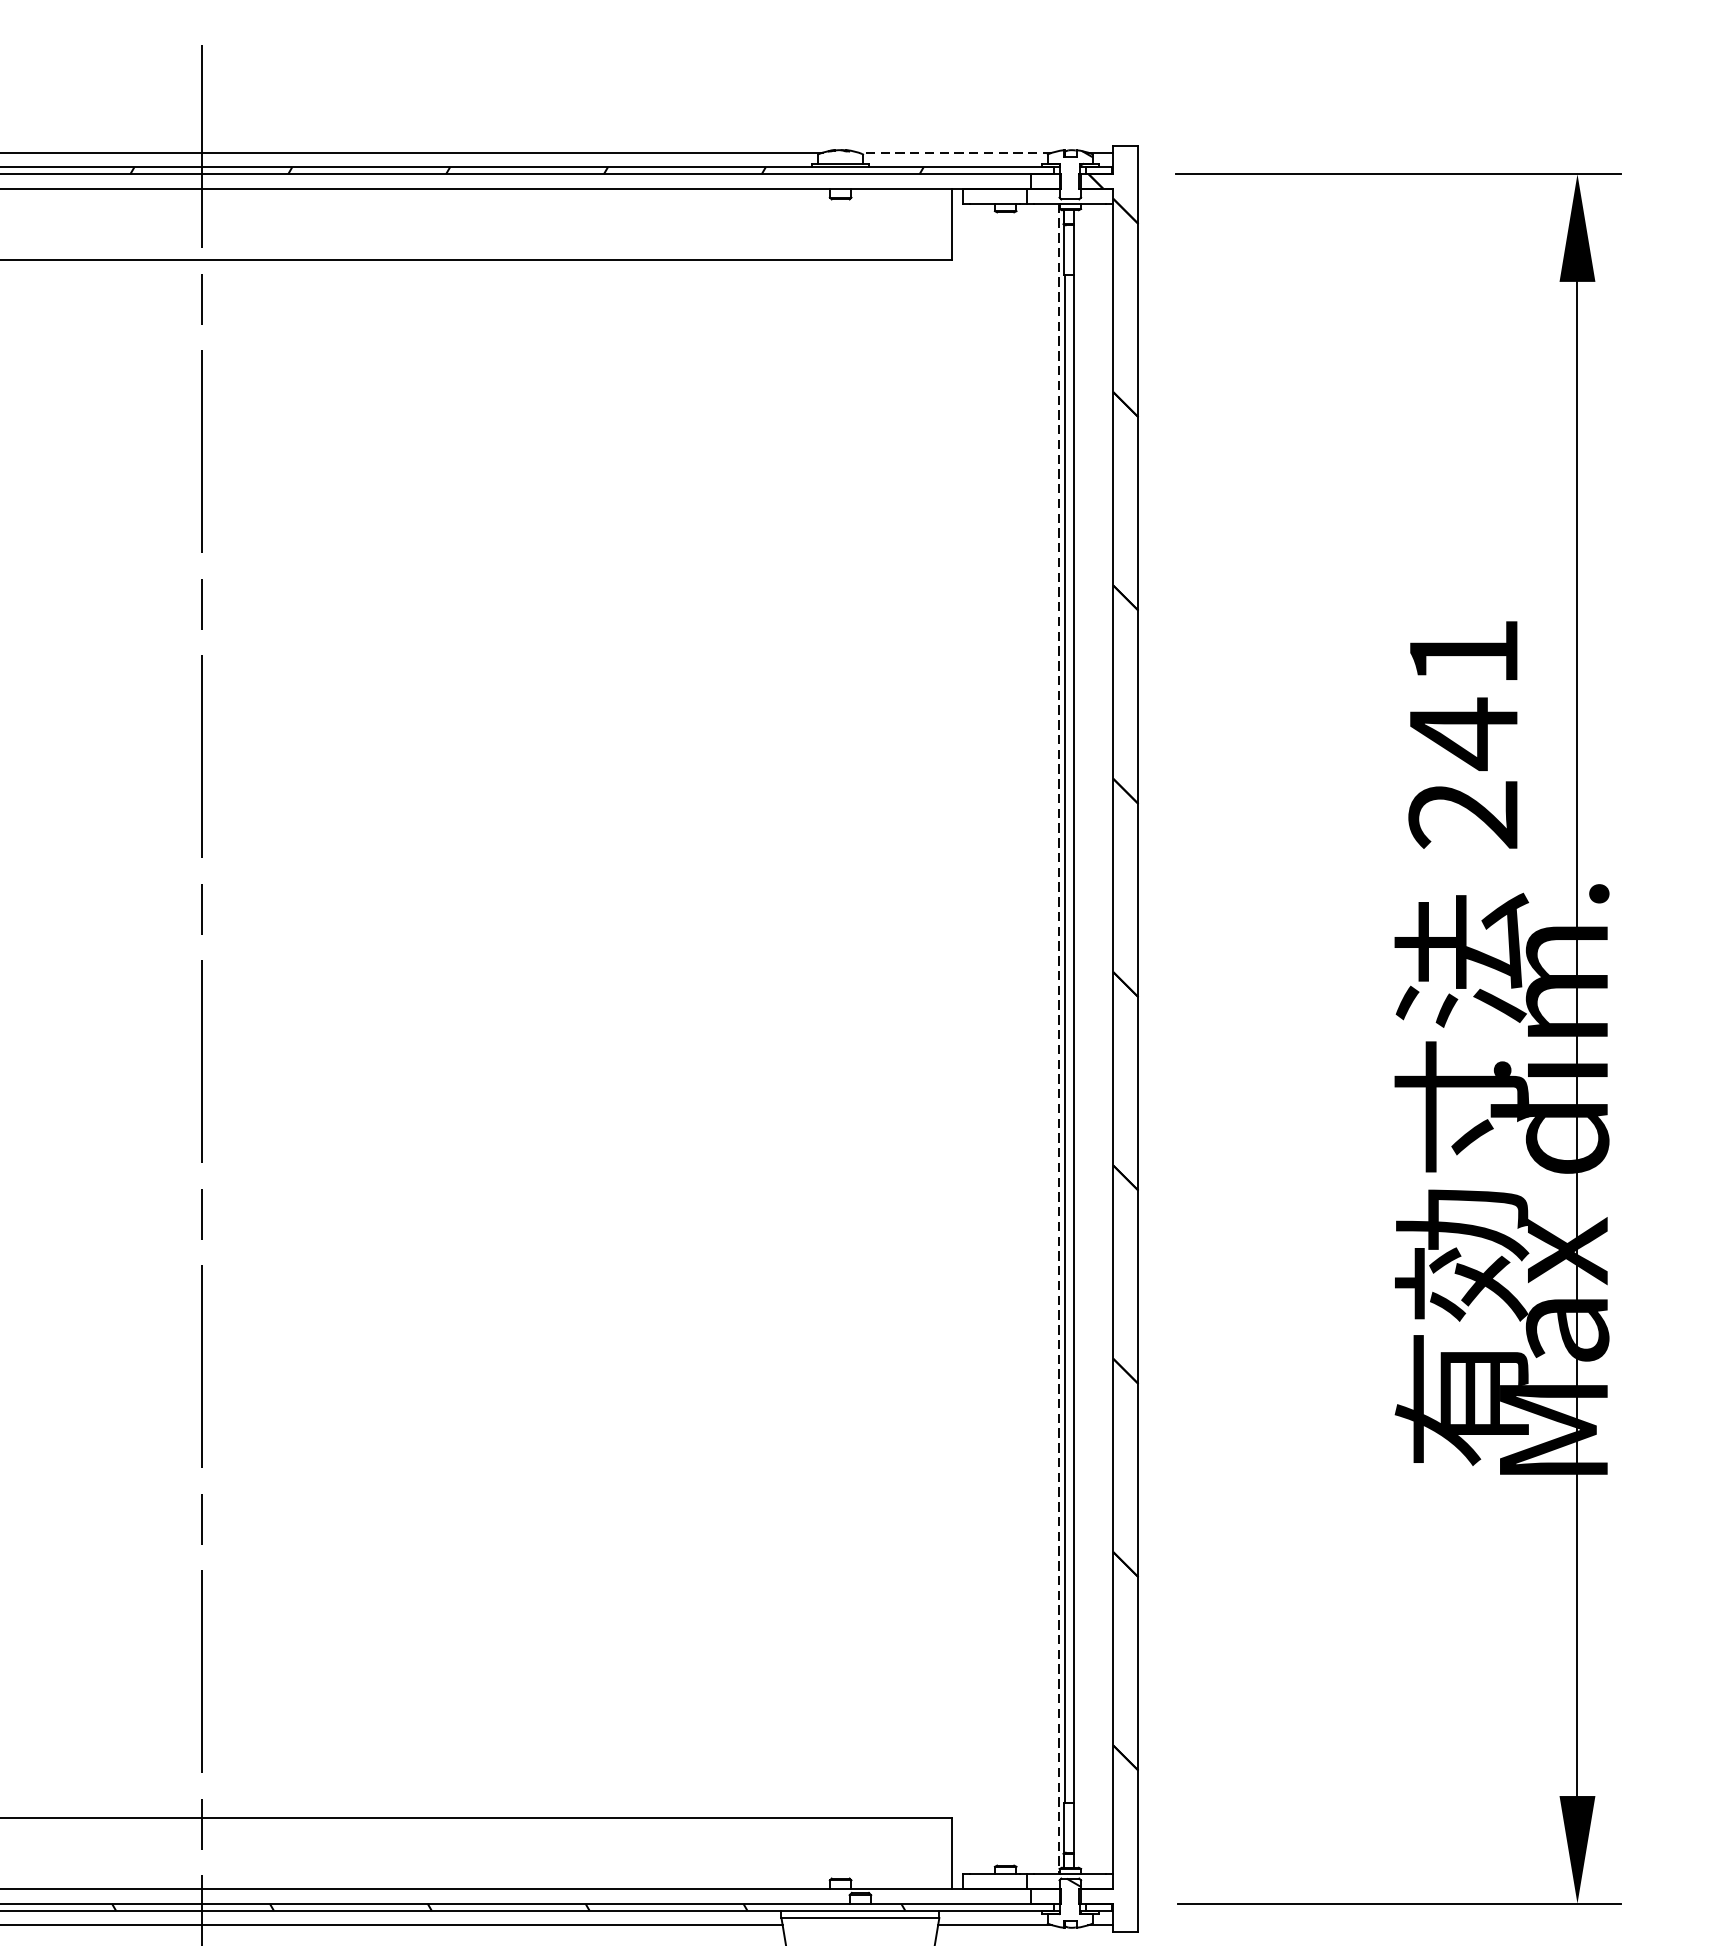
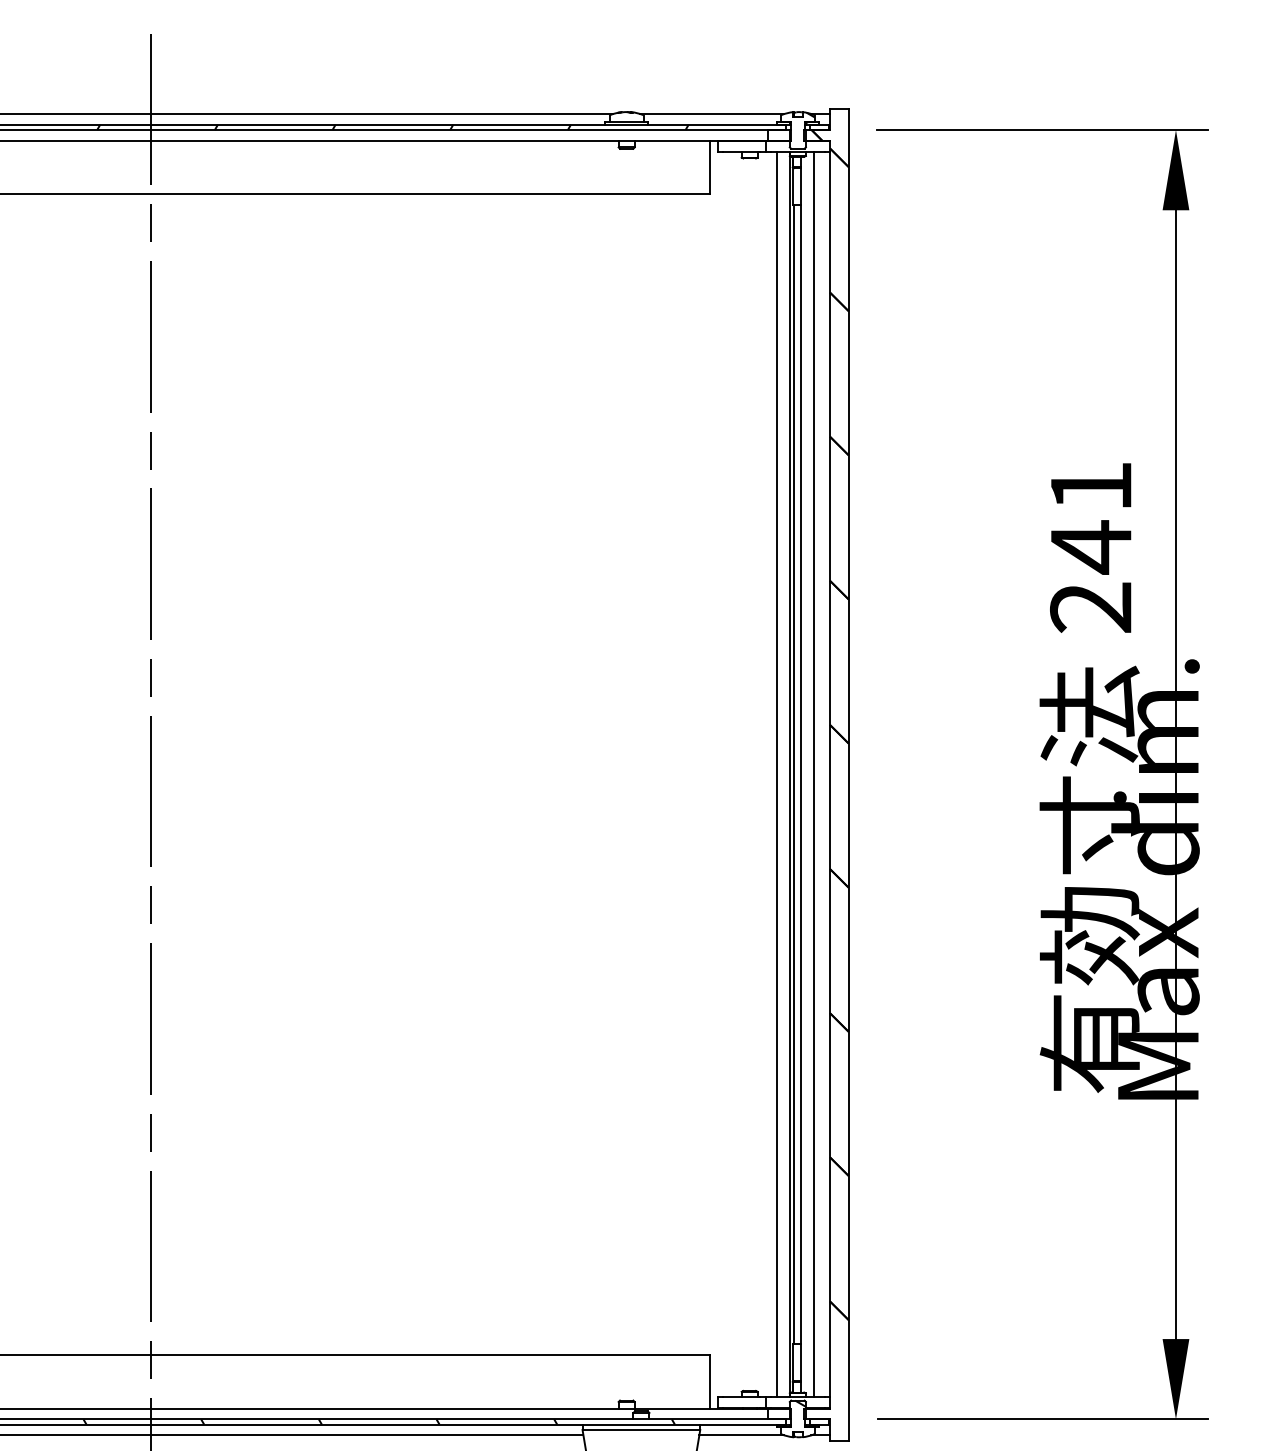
line: (954, 153) -> (711, 114), dashed -> solid
line: (1041, 1038) -> (776, 774), added
line: (1059, 1038) -> (789, 774), dashed -> solid
line: (1091, 1038) -> (813, 774), added

